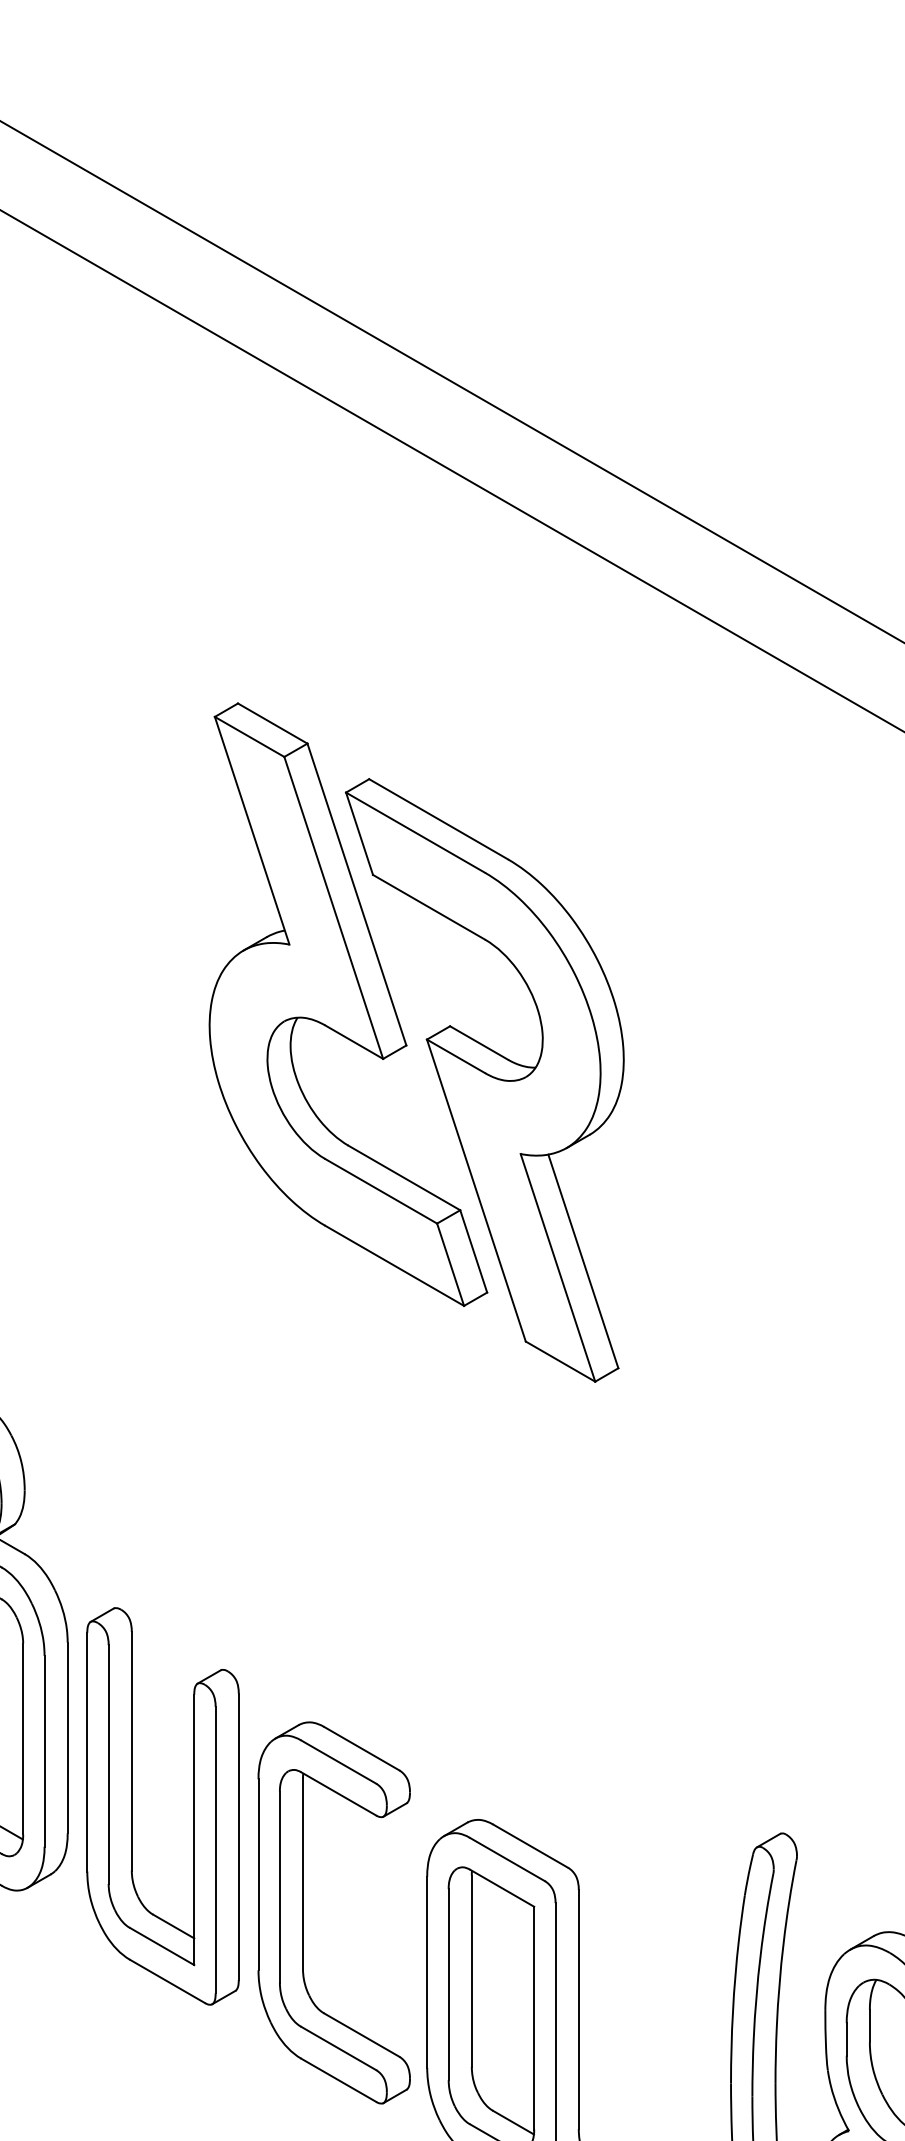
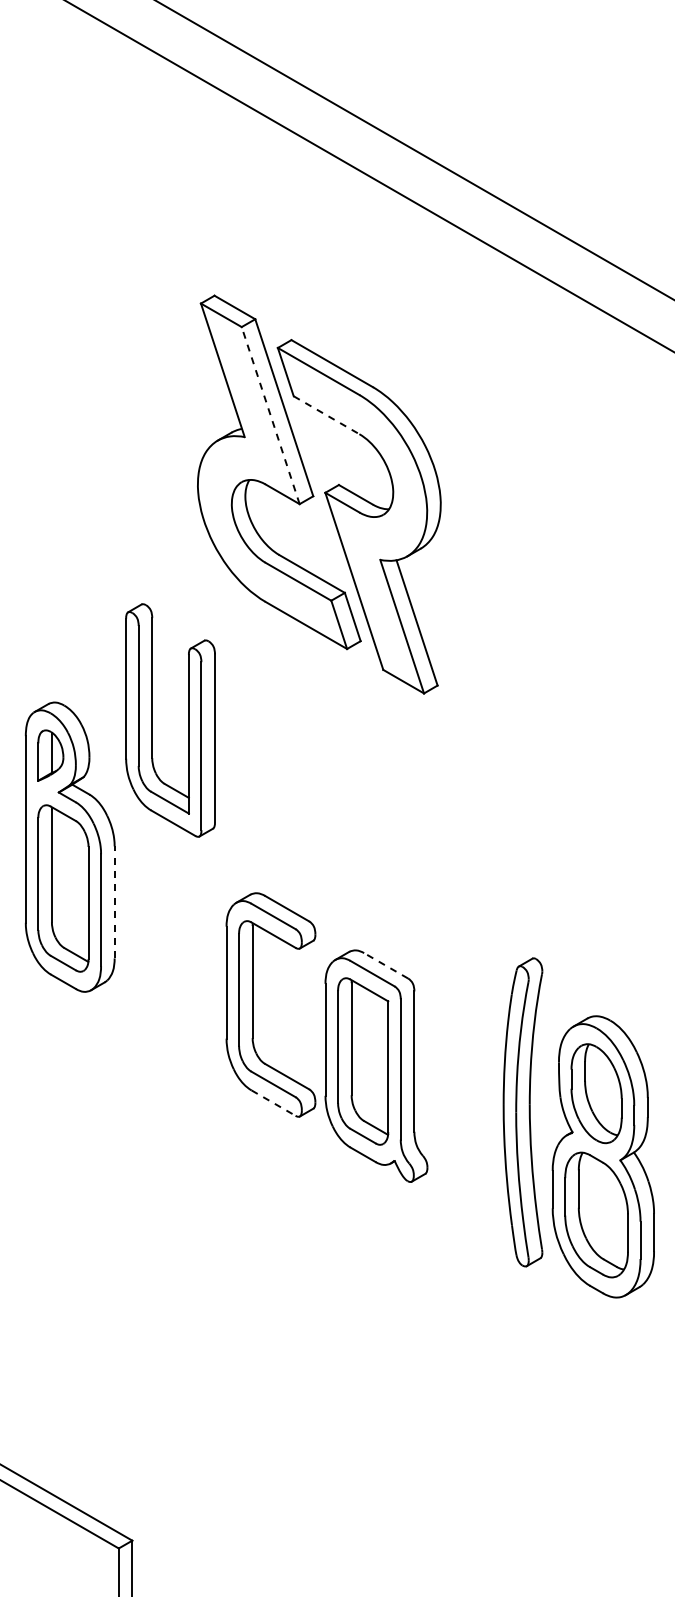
line: (333, 907) -> (270, 415), solid -> dashed
line: (428, 907) -> (326, 415), solid -> dashed
line: (67, 1738) -> (114, 902), solid -> dashed
part: (132, 1806) -> (152, 720), moved
line: (529, 1845) -> (385, 965), solid -> dashed
line: (340, 2080) -> (274, 1103), solid -> dashed

